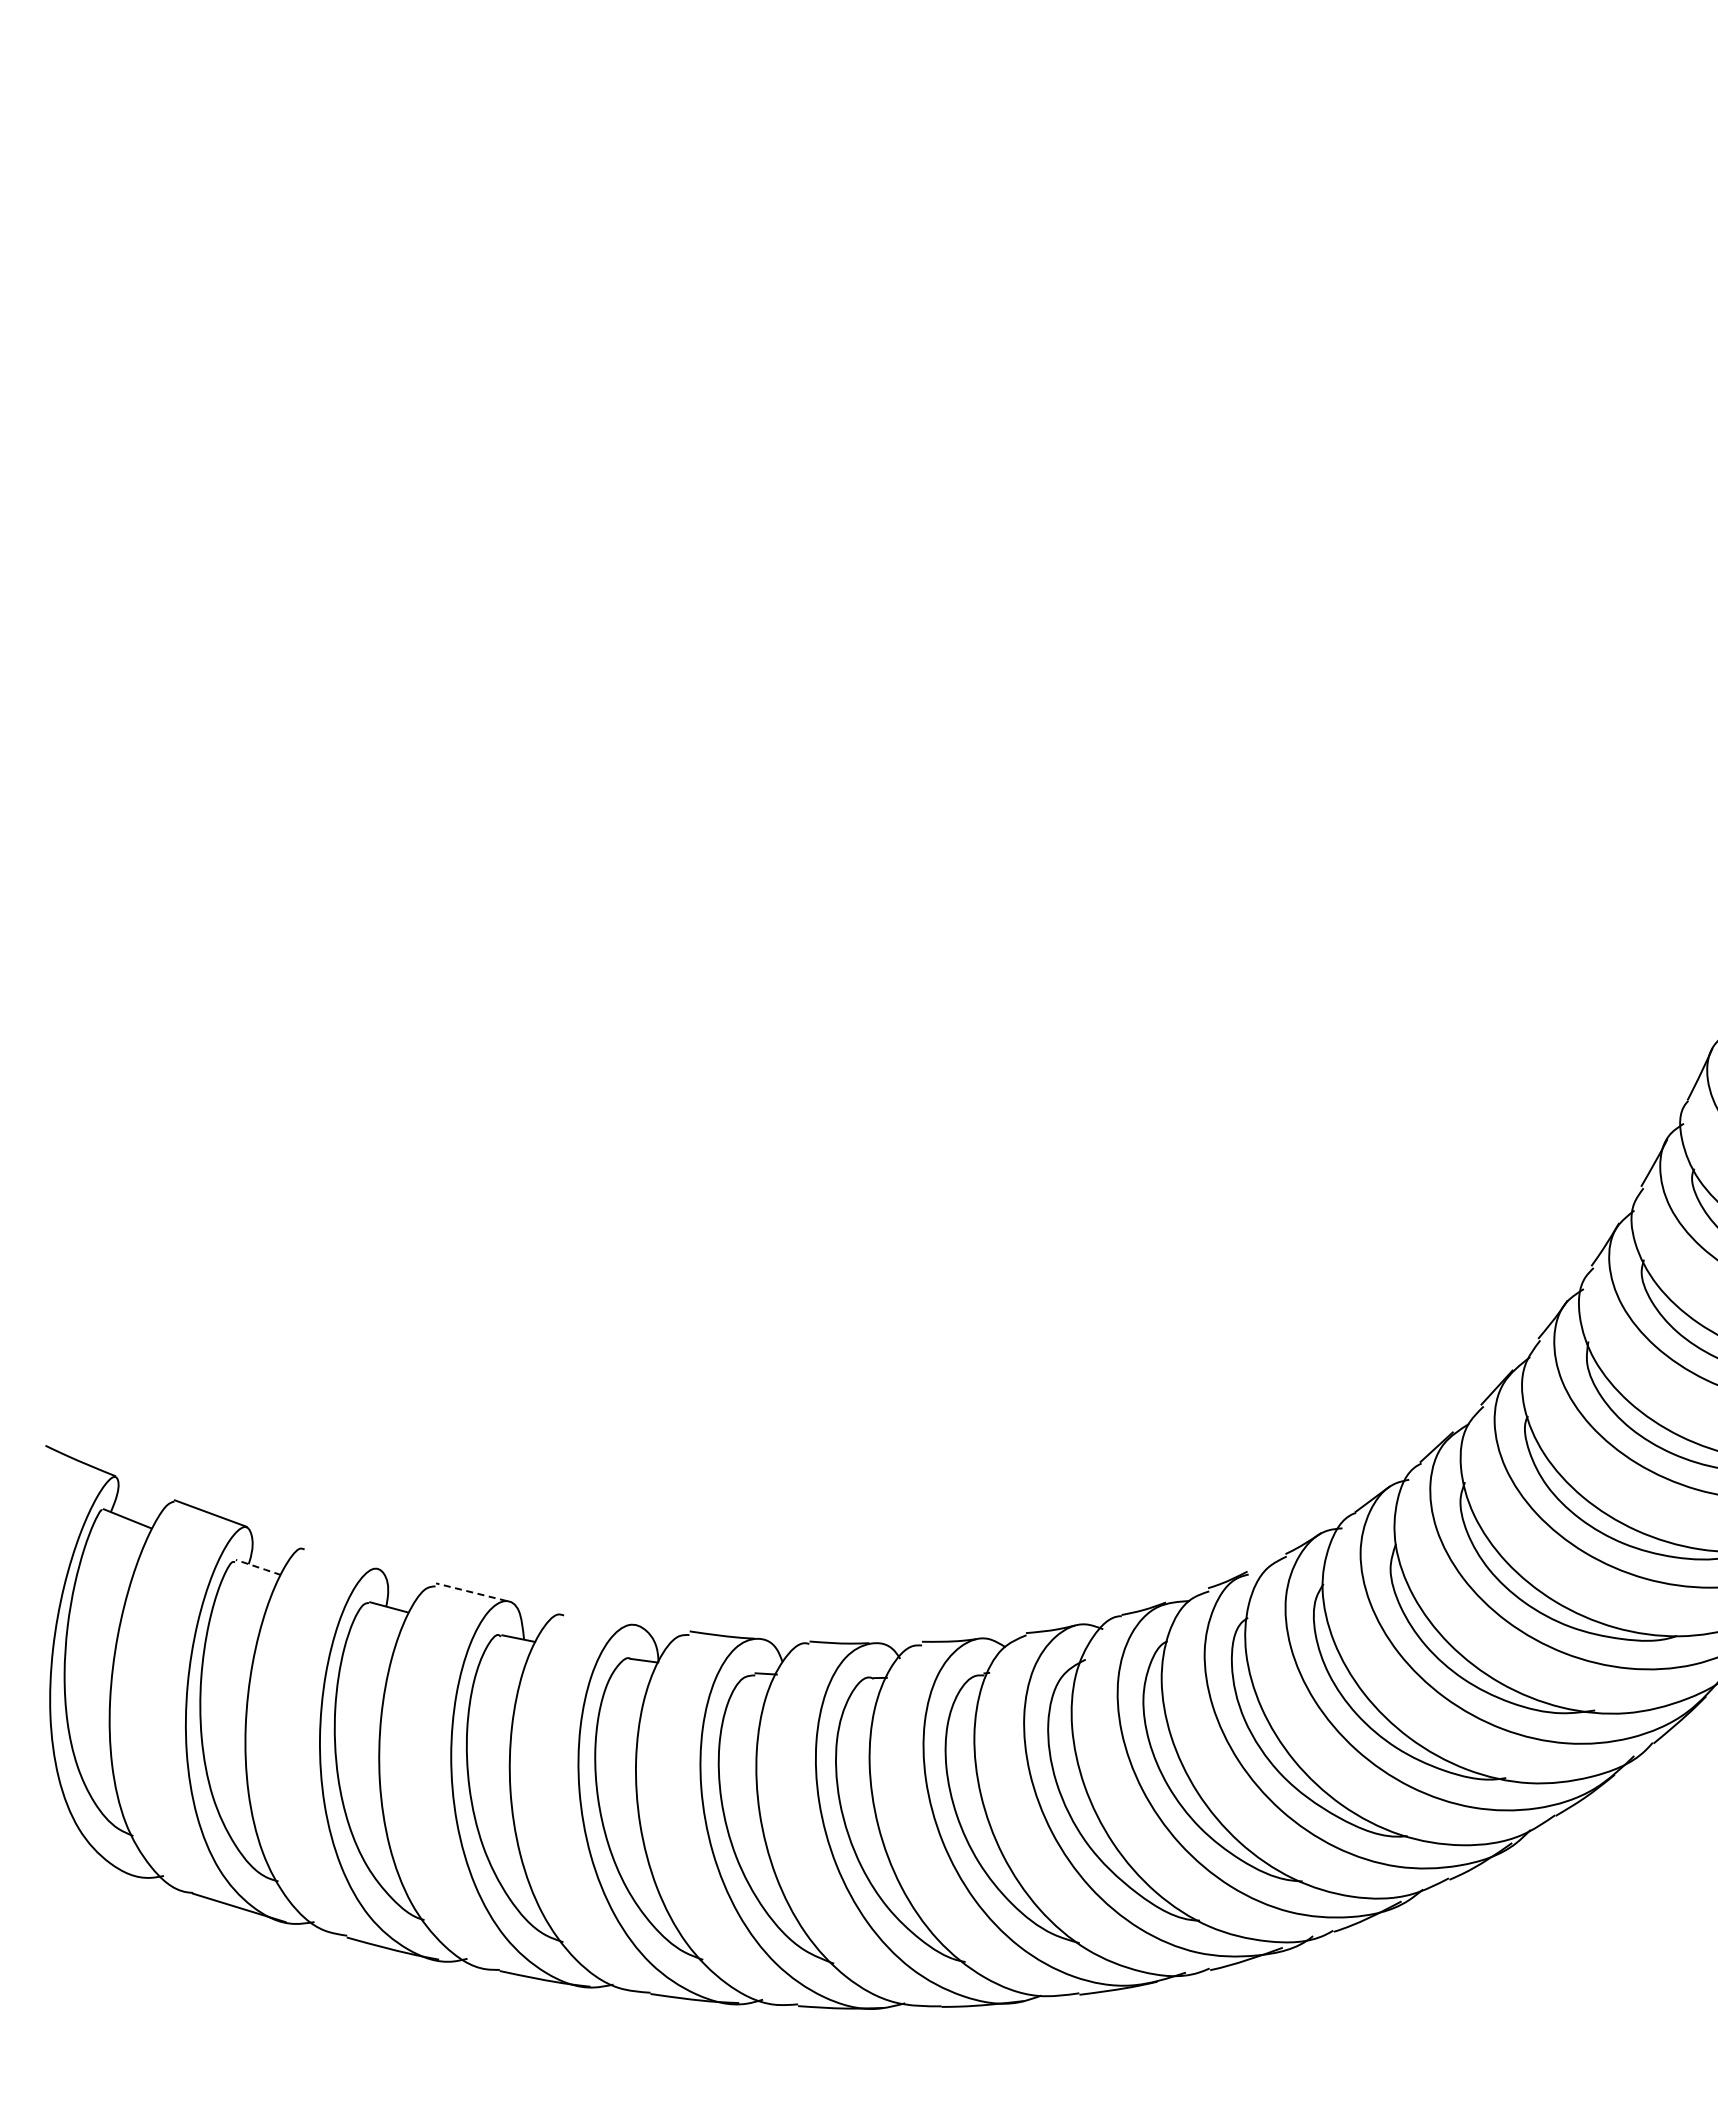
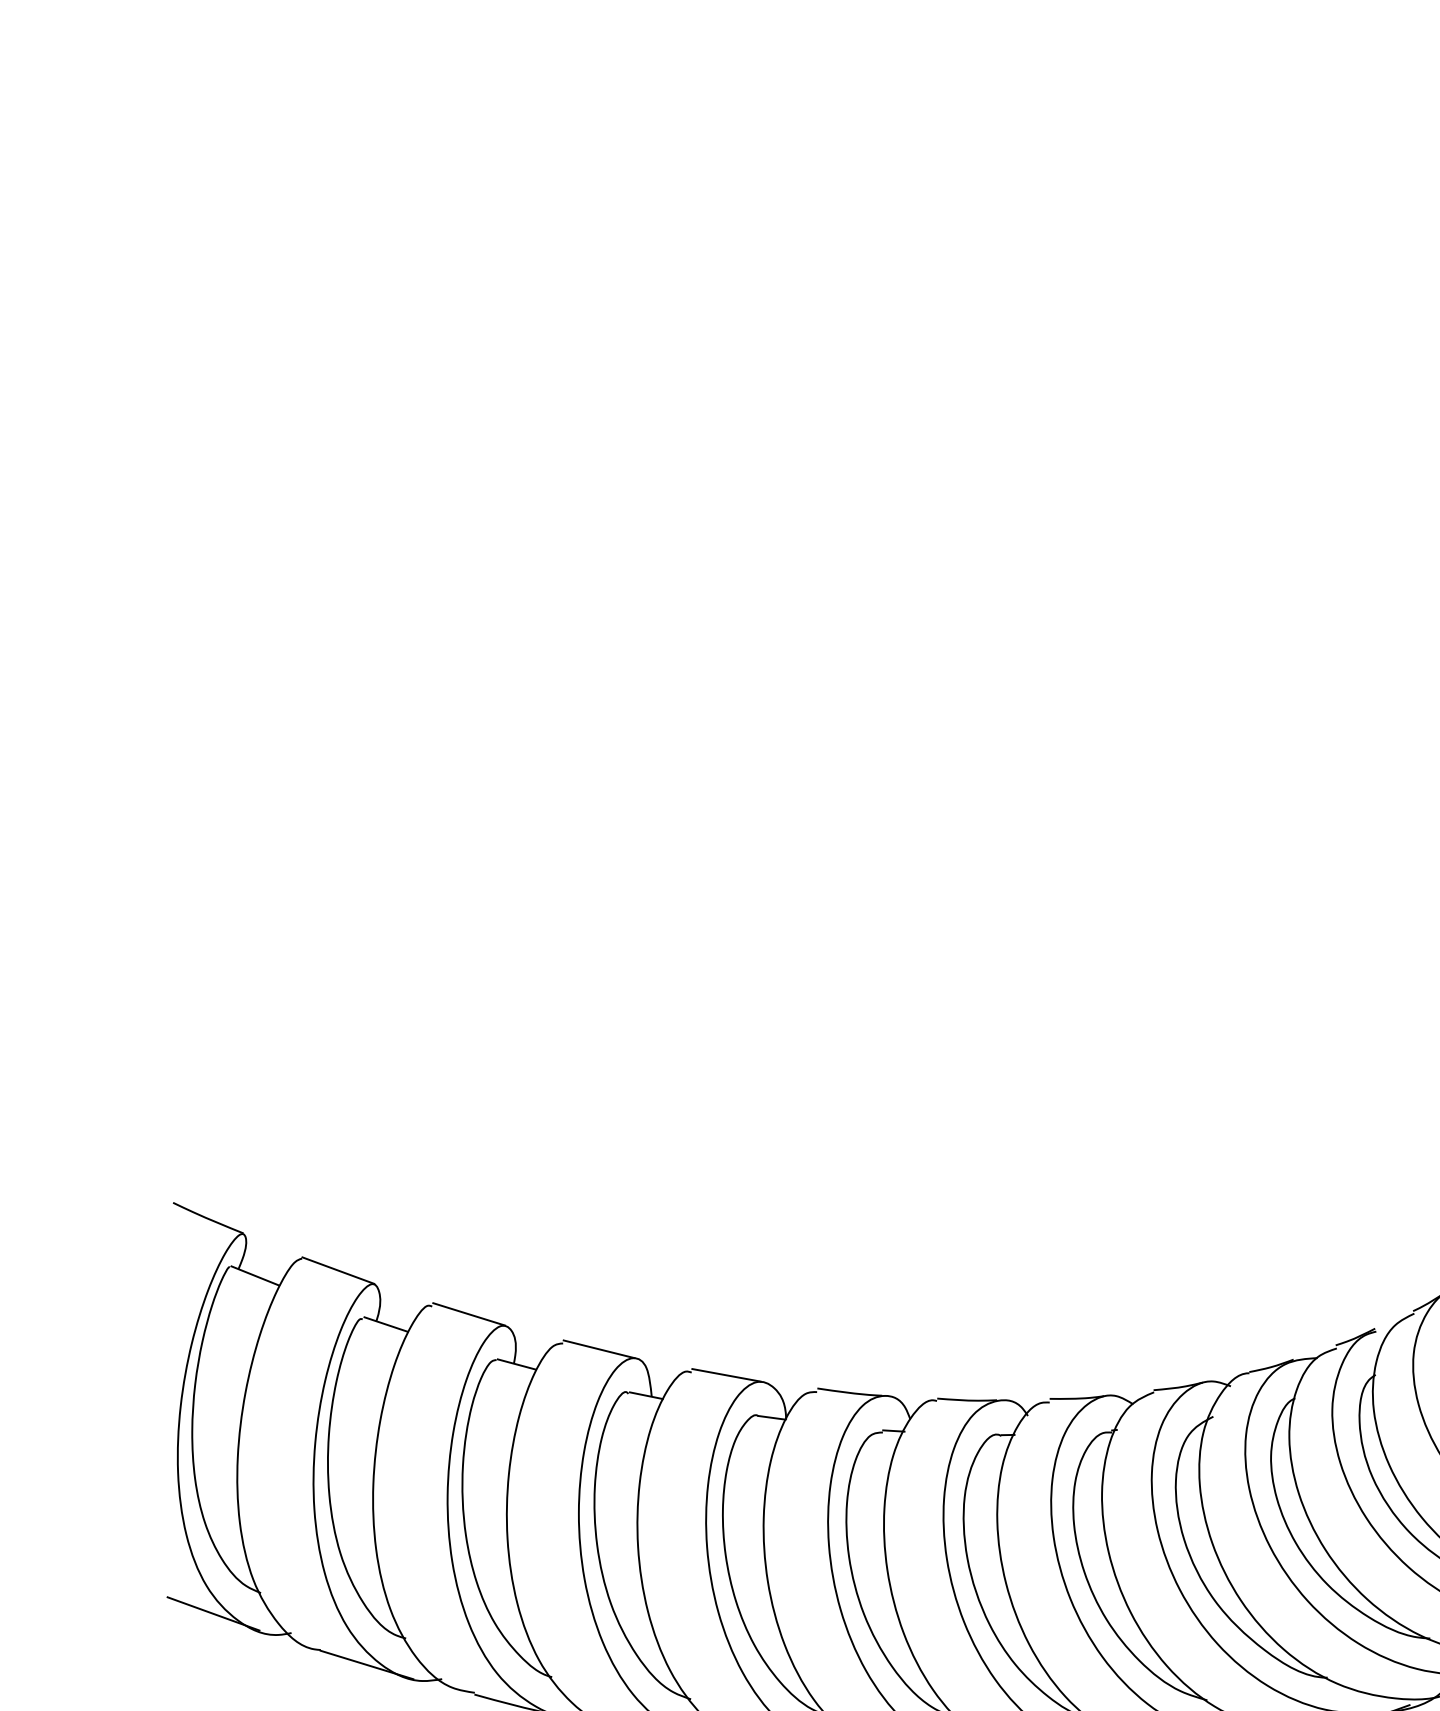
line: (341, 1557) -> (469, 1314), added
line: (259, 1567) -> (387, 1324), dashed -> solid
line: (470, 1592) -> (598, 1349), dashed -> solid
line: (598, 1617) -> (726, 1374), added
line: (85, 1856) -> (213, 1613), added

